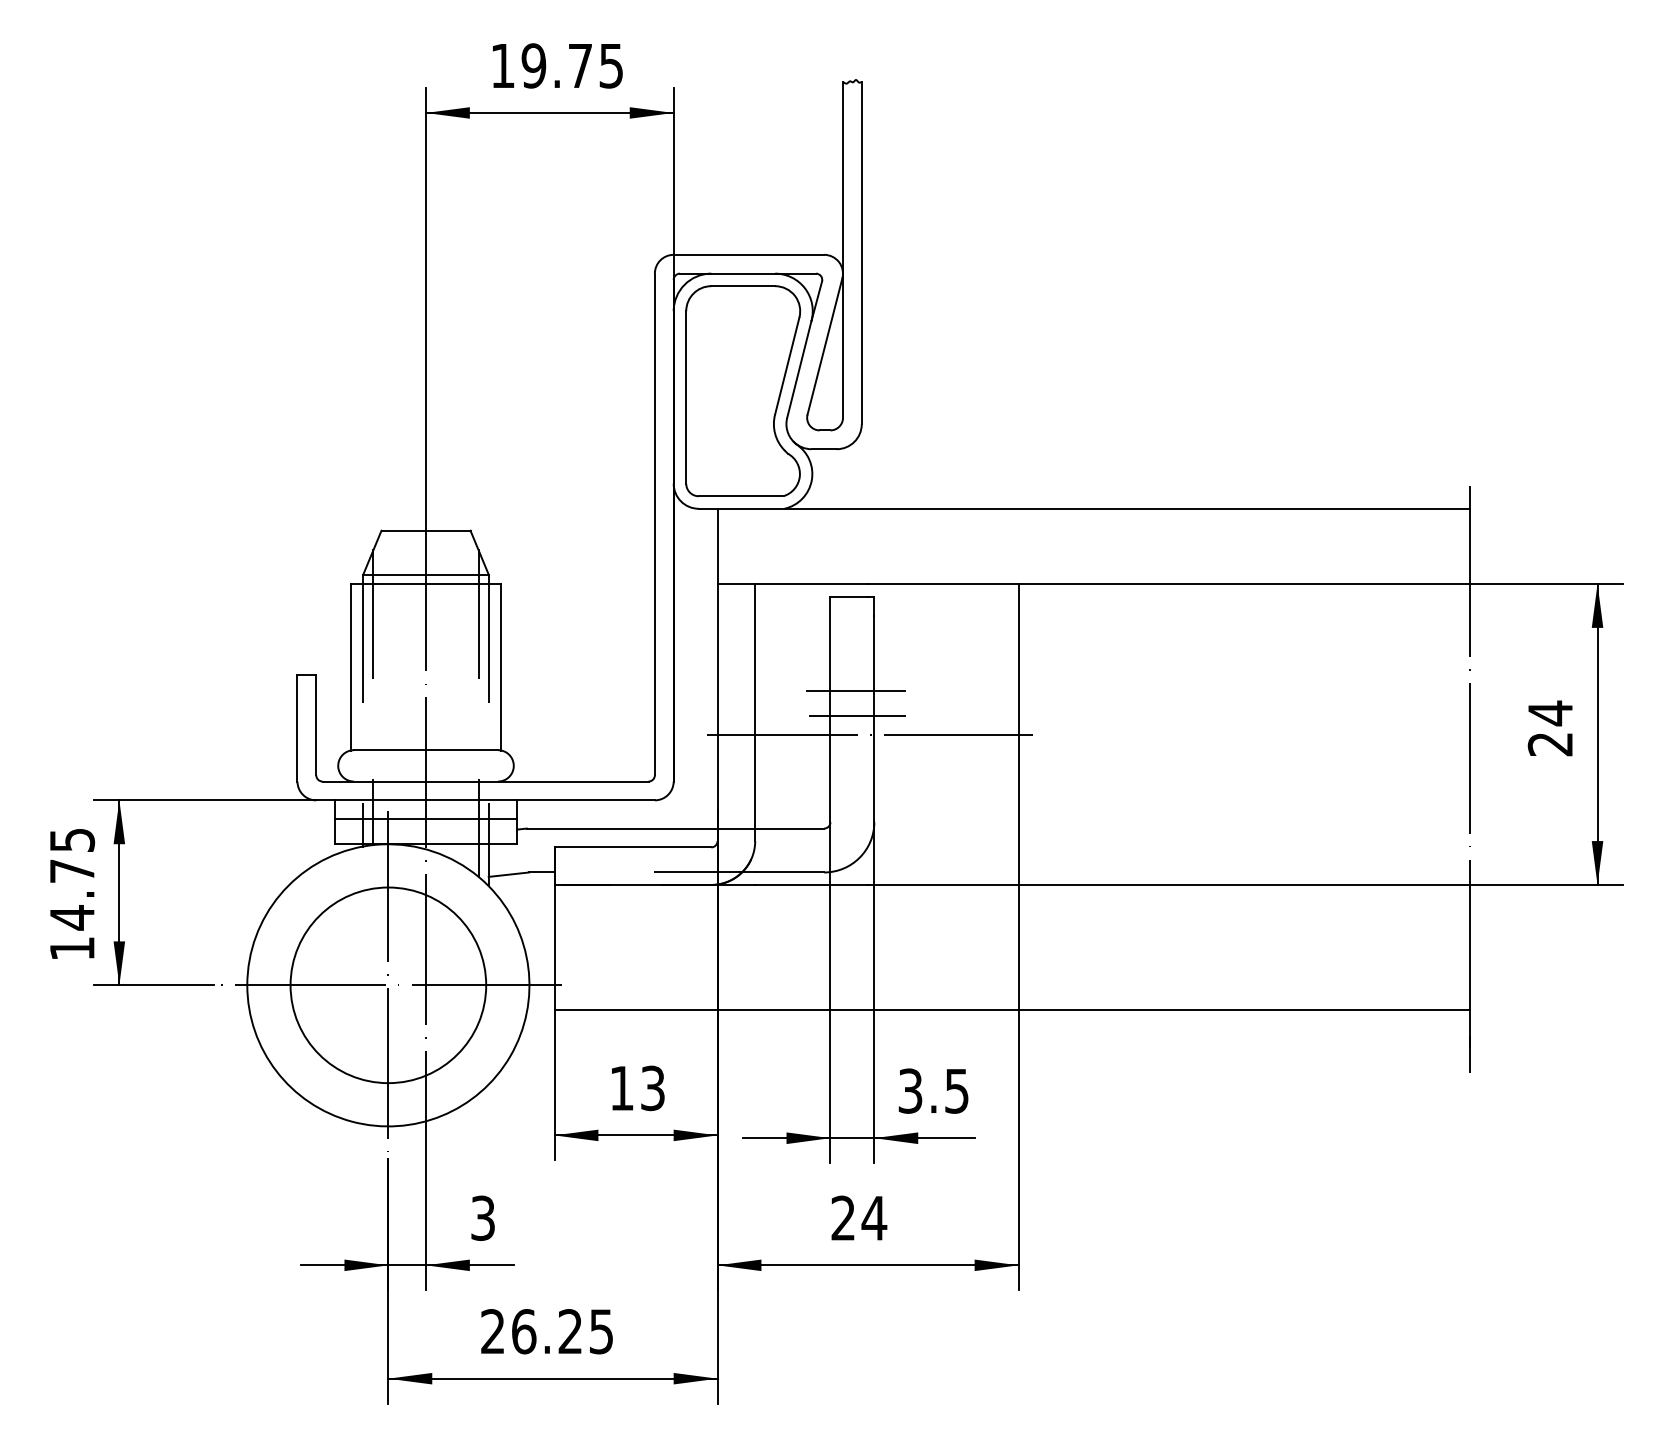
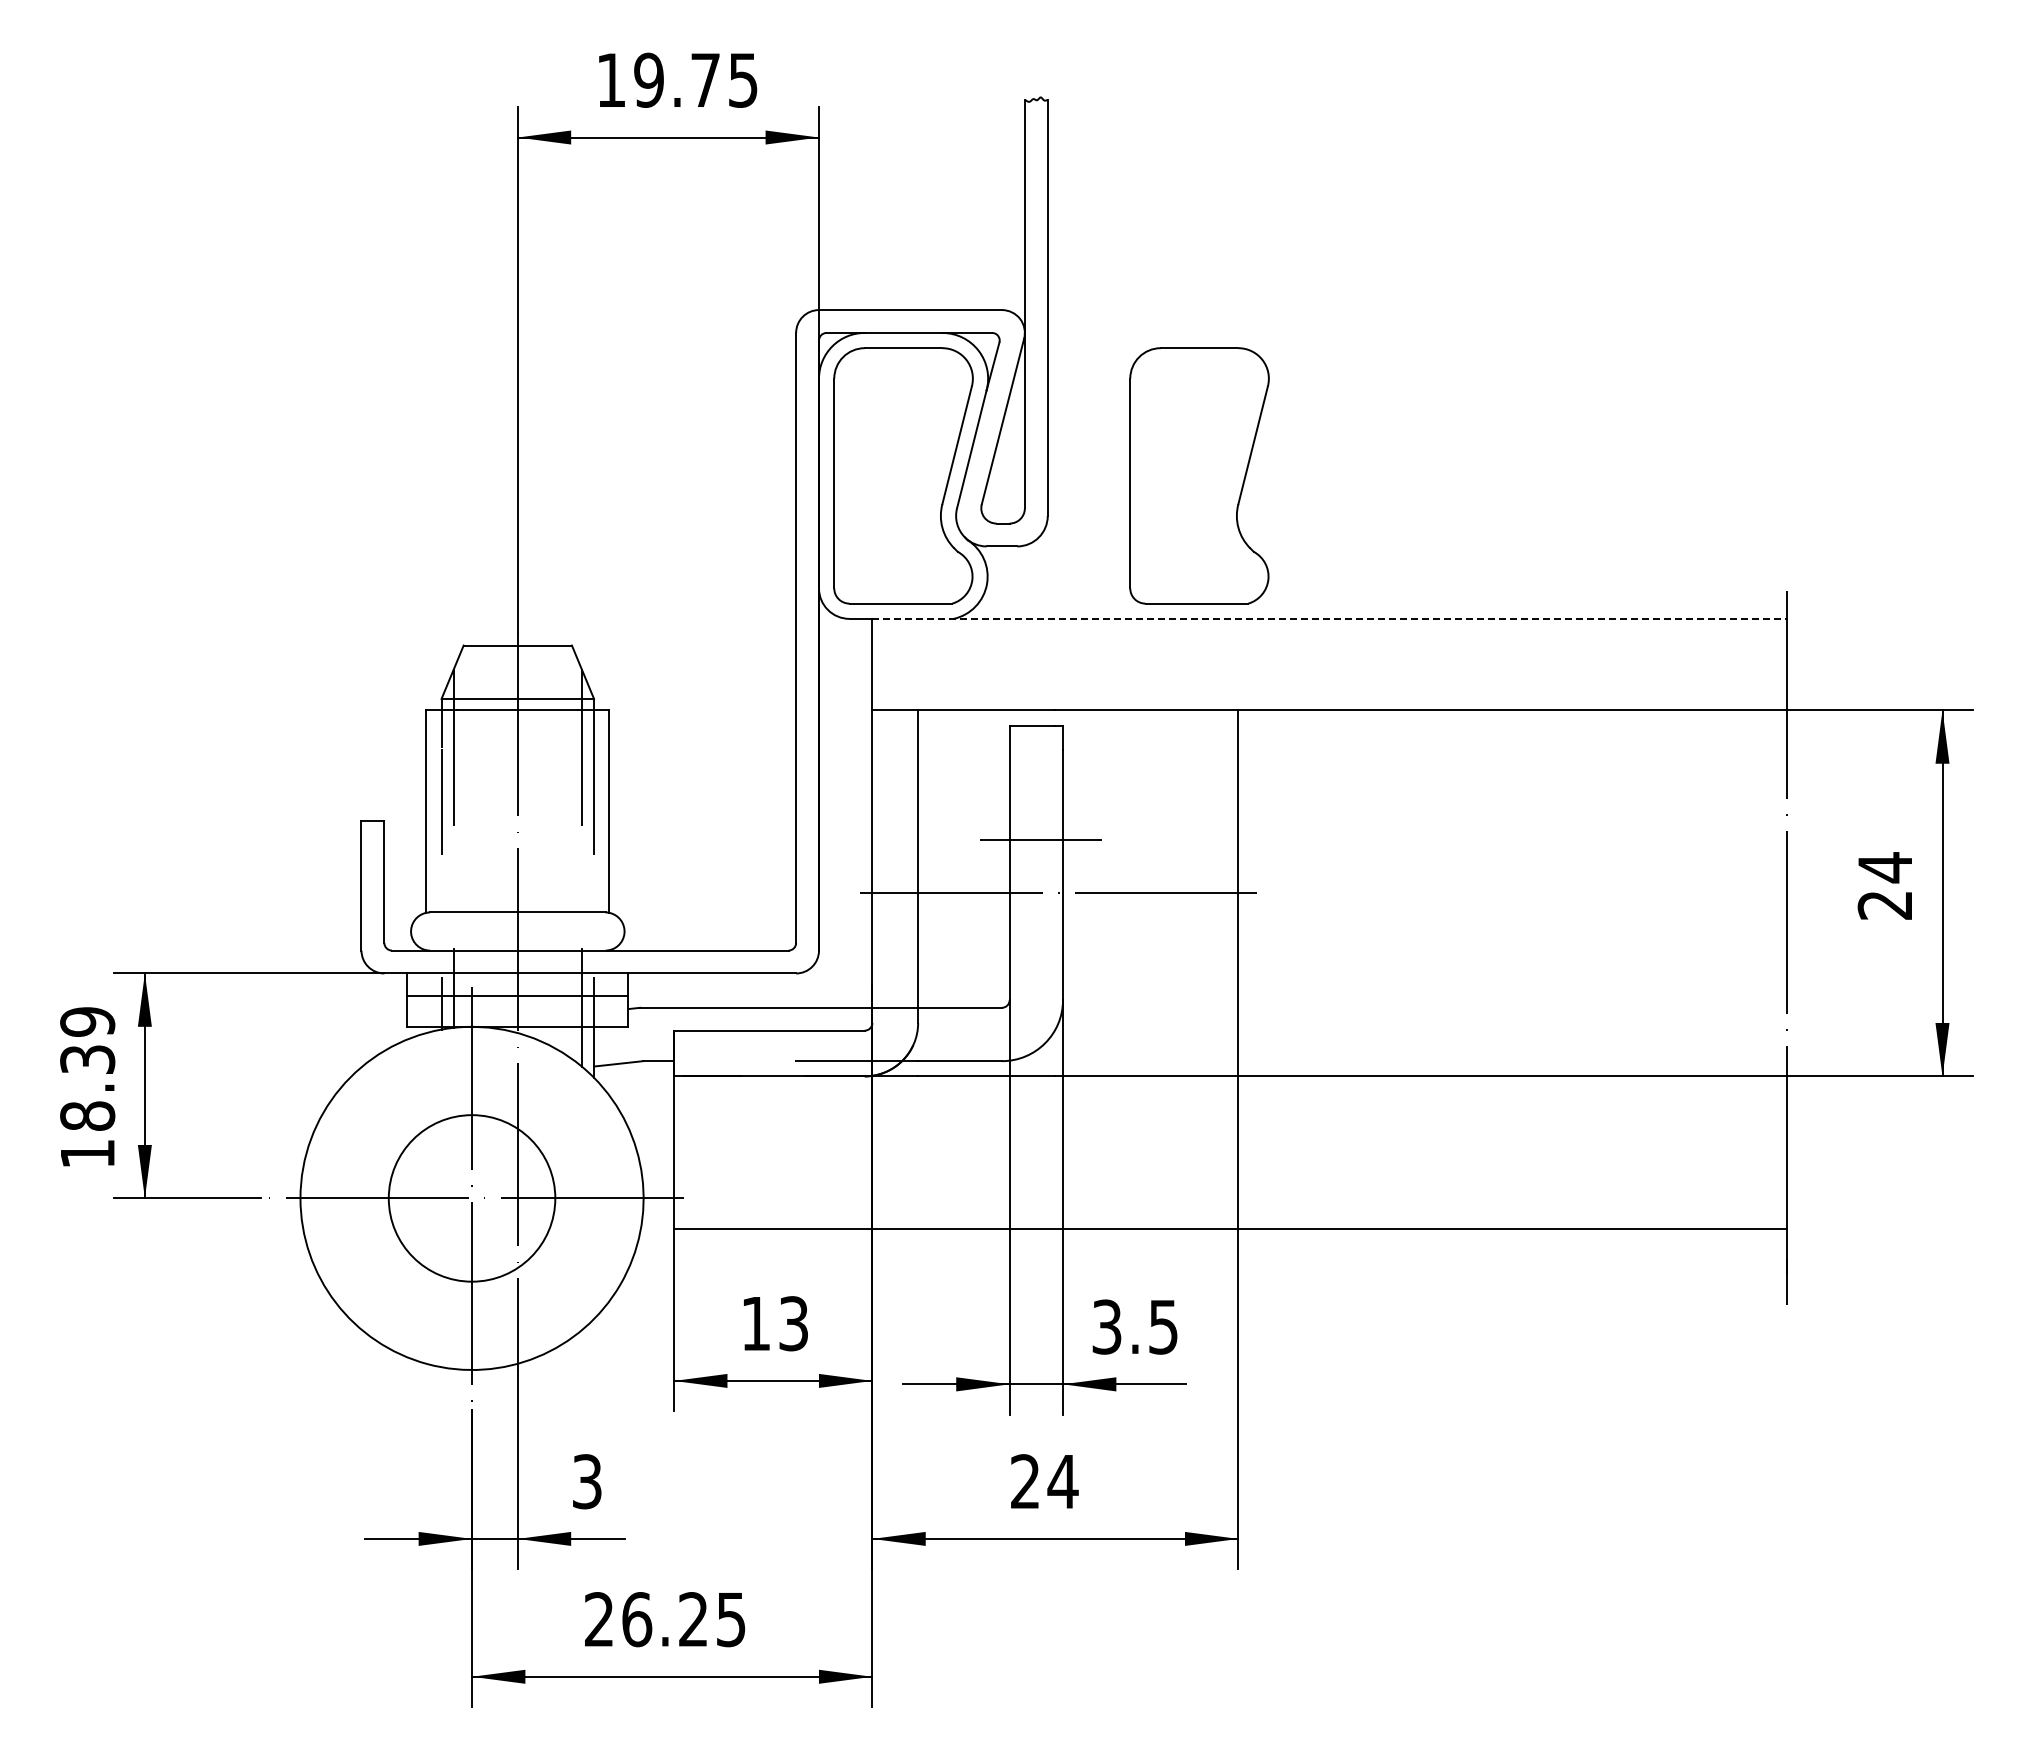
part: (986, 390) -> (1199, 475), added
line: (1093, 508) -> (1329, 618), solid -> dashed
line: (857, 715) -> (1042, 870), removed
text: (72, 879) -> (87, 1069), 14.75 -> 18.39
circle: (388, 985) -> (472, 1198), size x0.7

